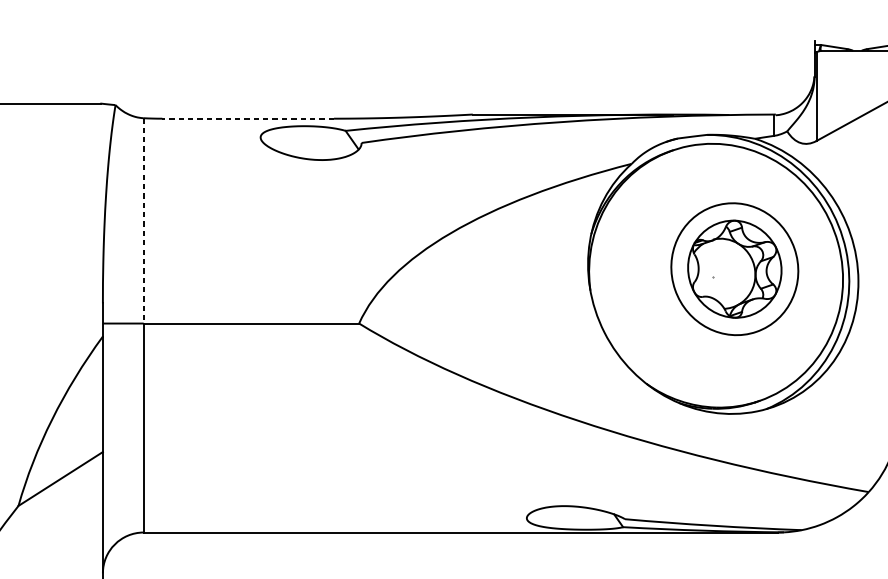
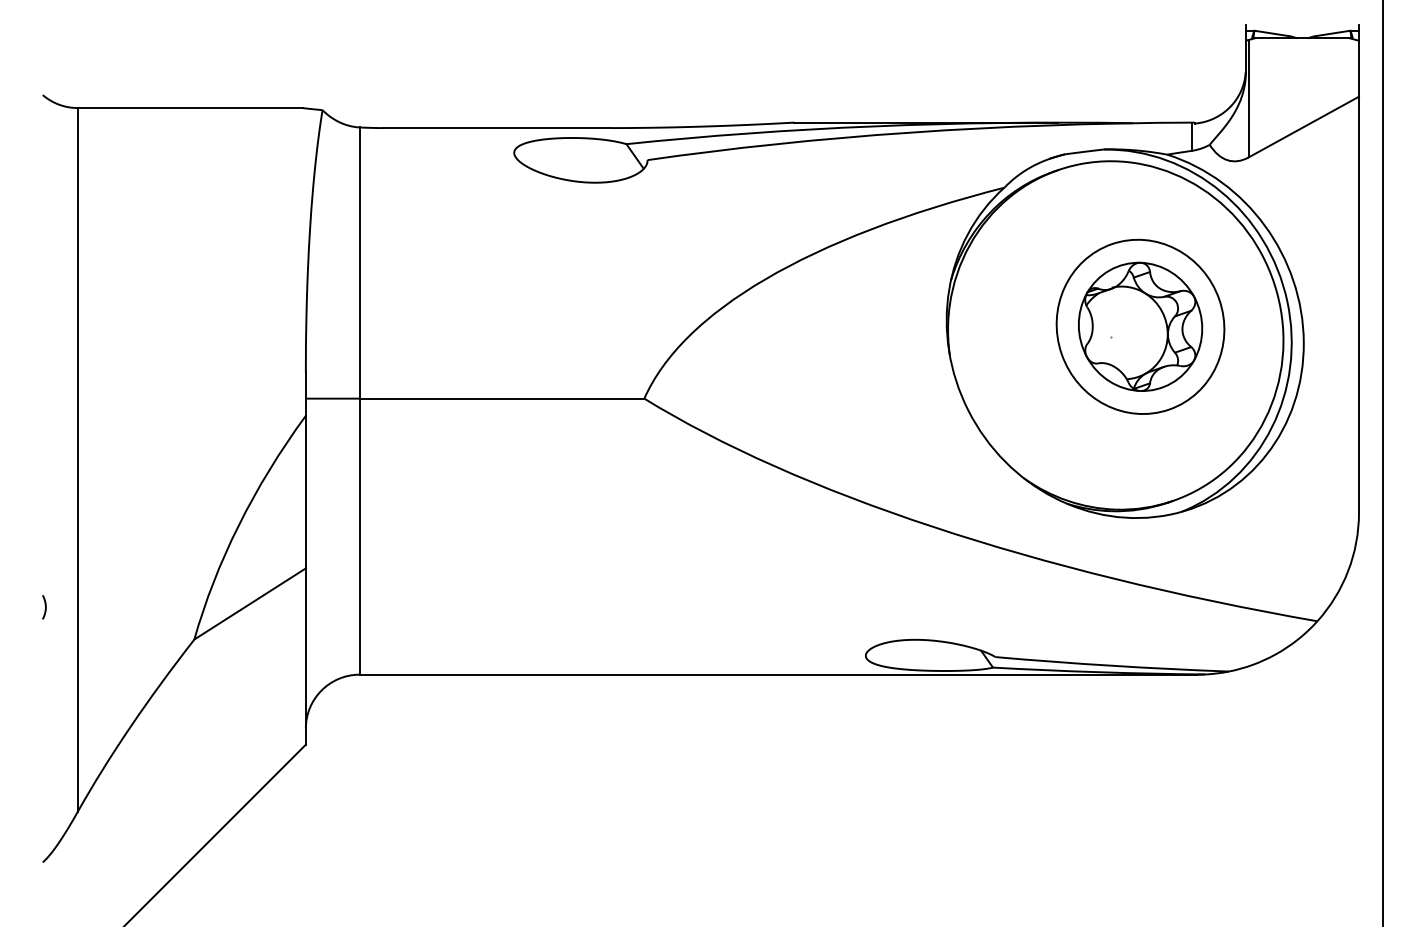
line: (247, 119) -> (497, 128), dashed -> solid
line: (143, 221) -> (359, 263), dashed -> solid

